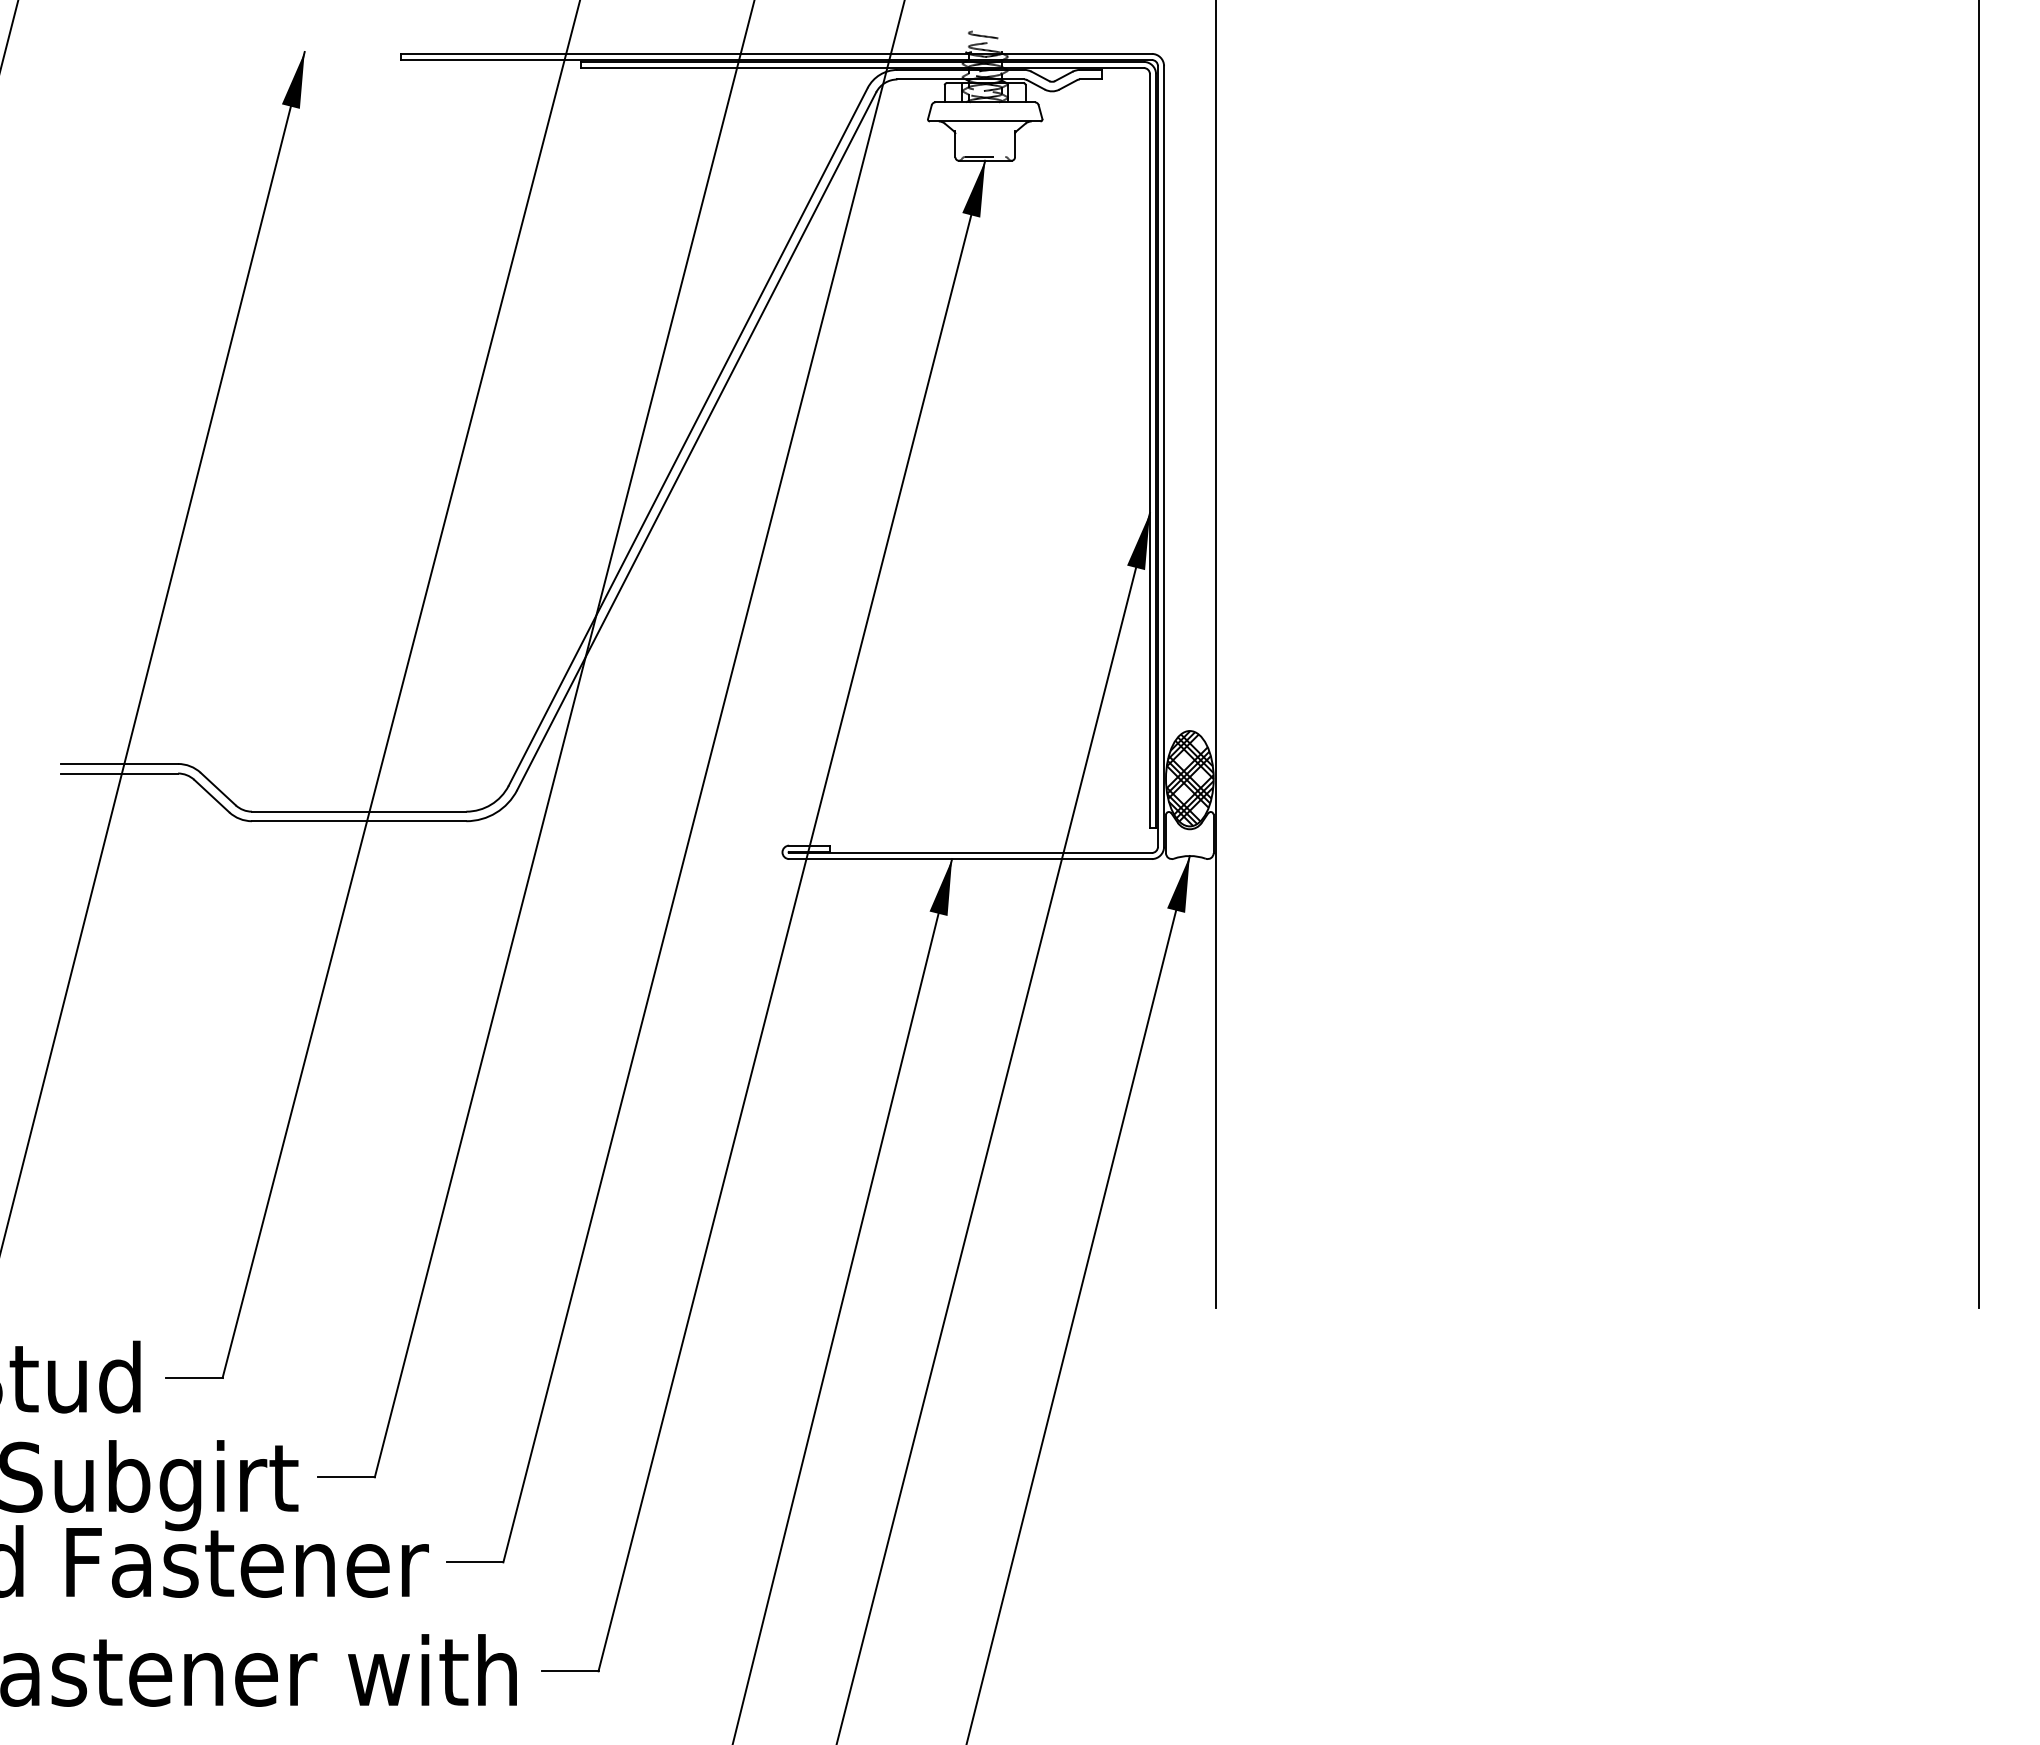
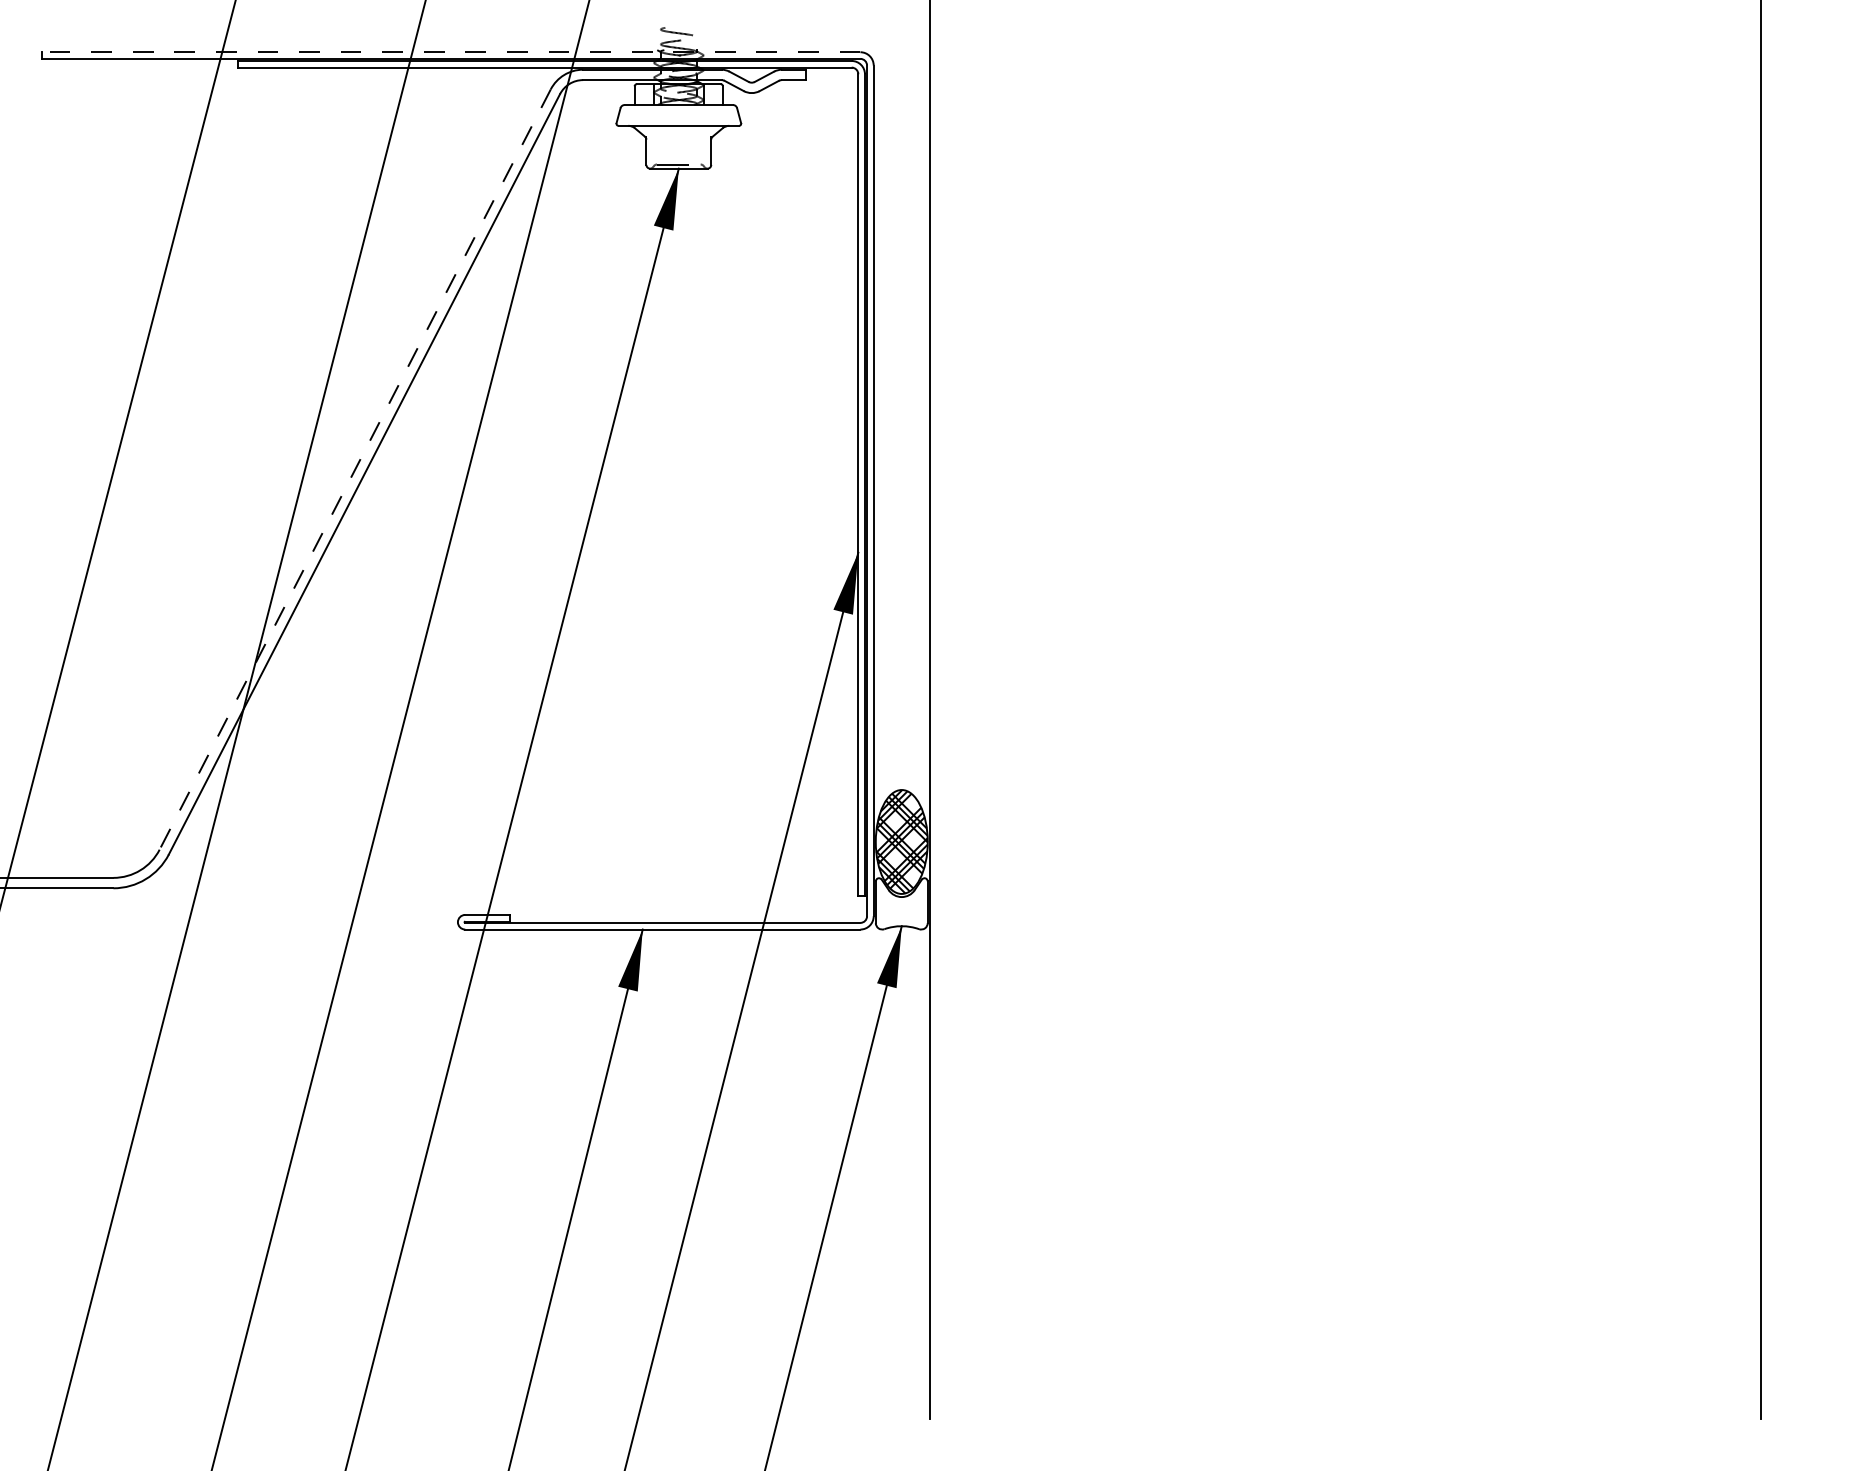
line: (775, 53) -> (450, 51), solid -> dashed
line: (687, 437) -> (354, 470), solid -> dashed

